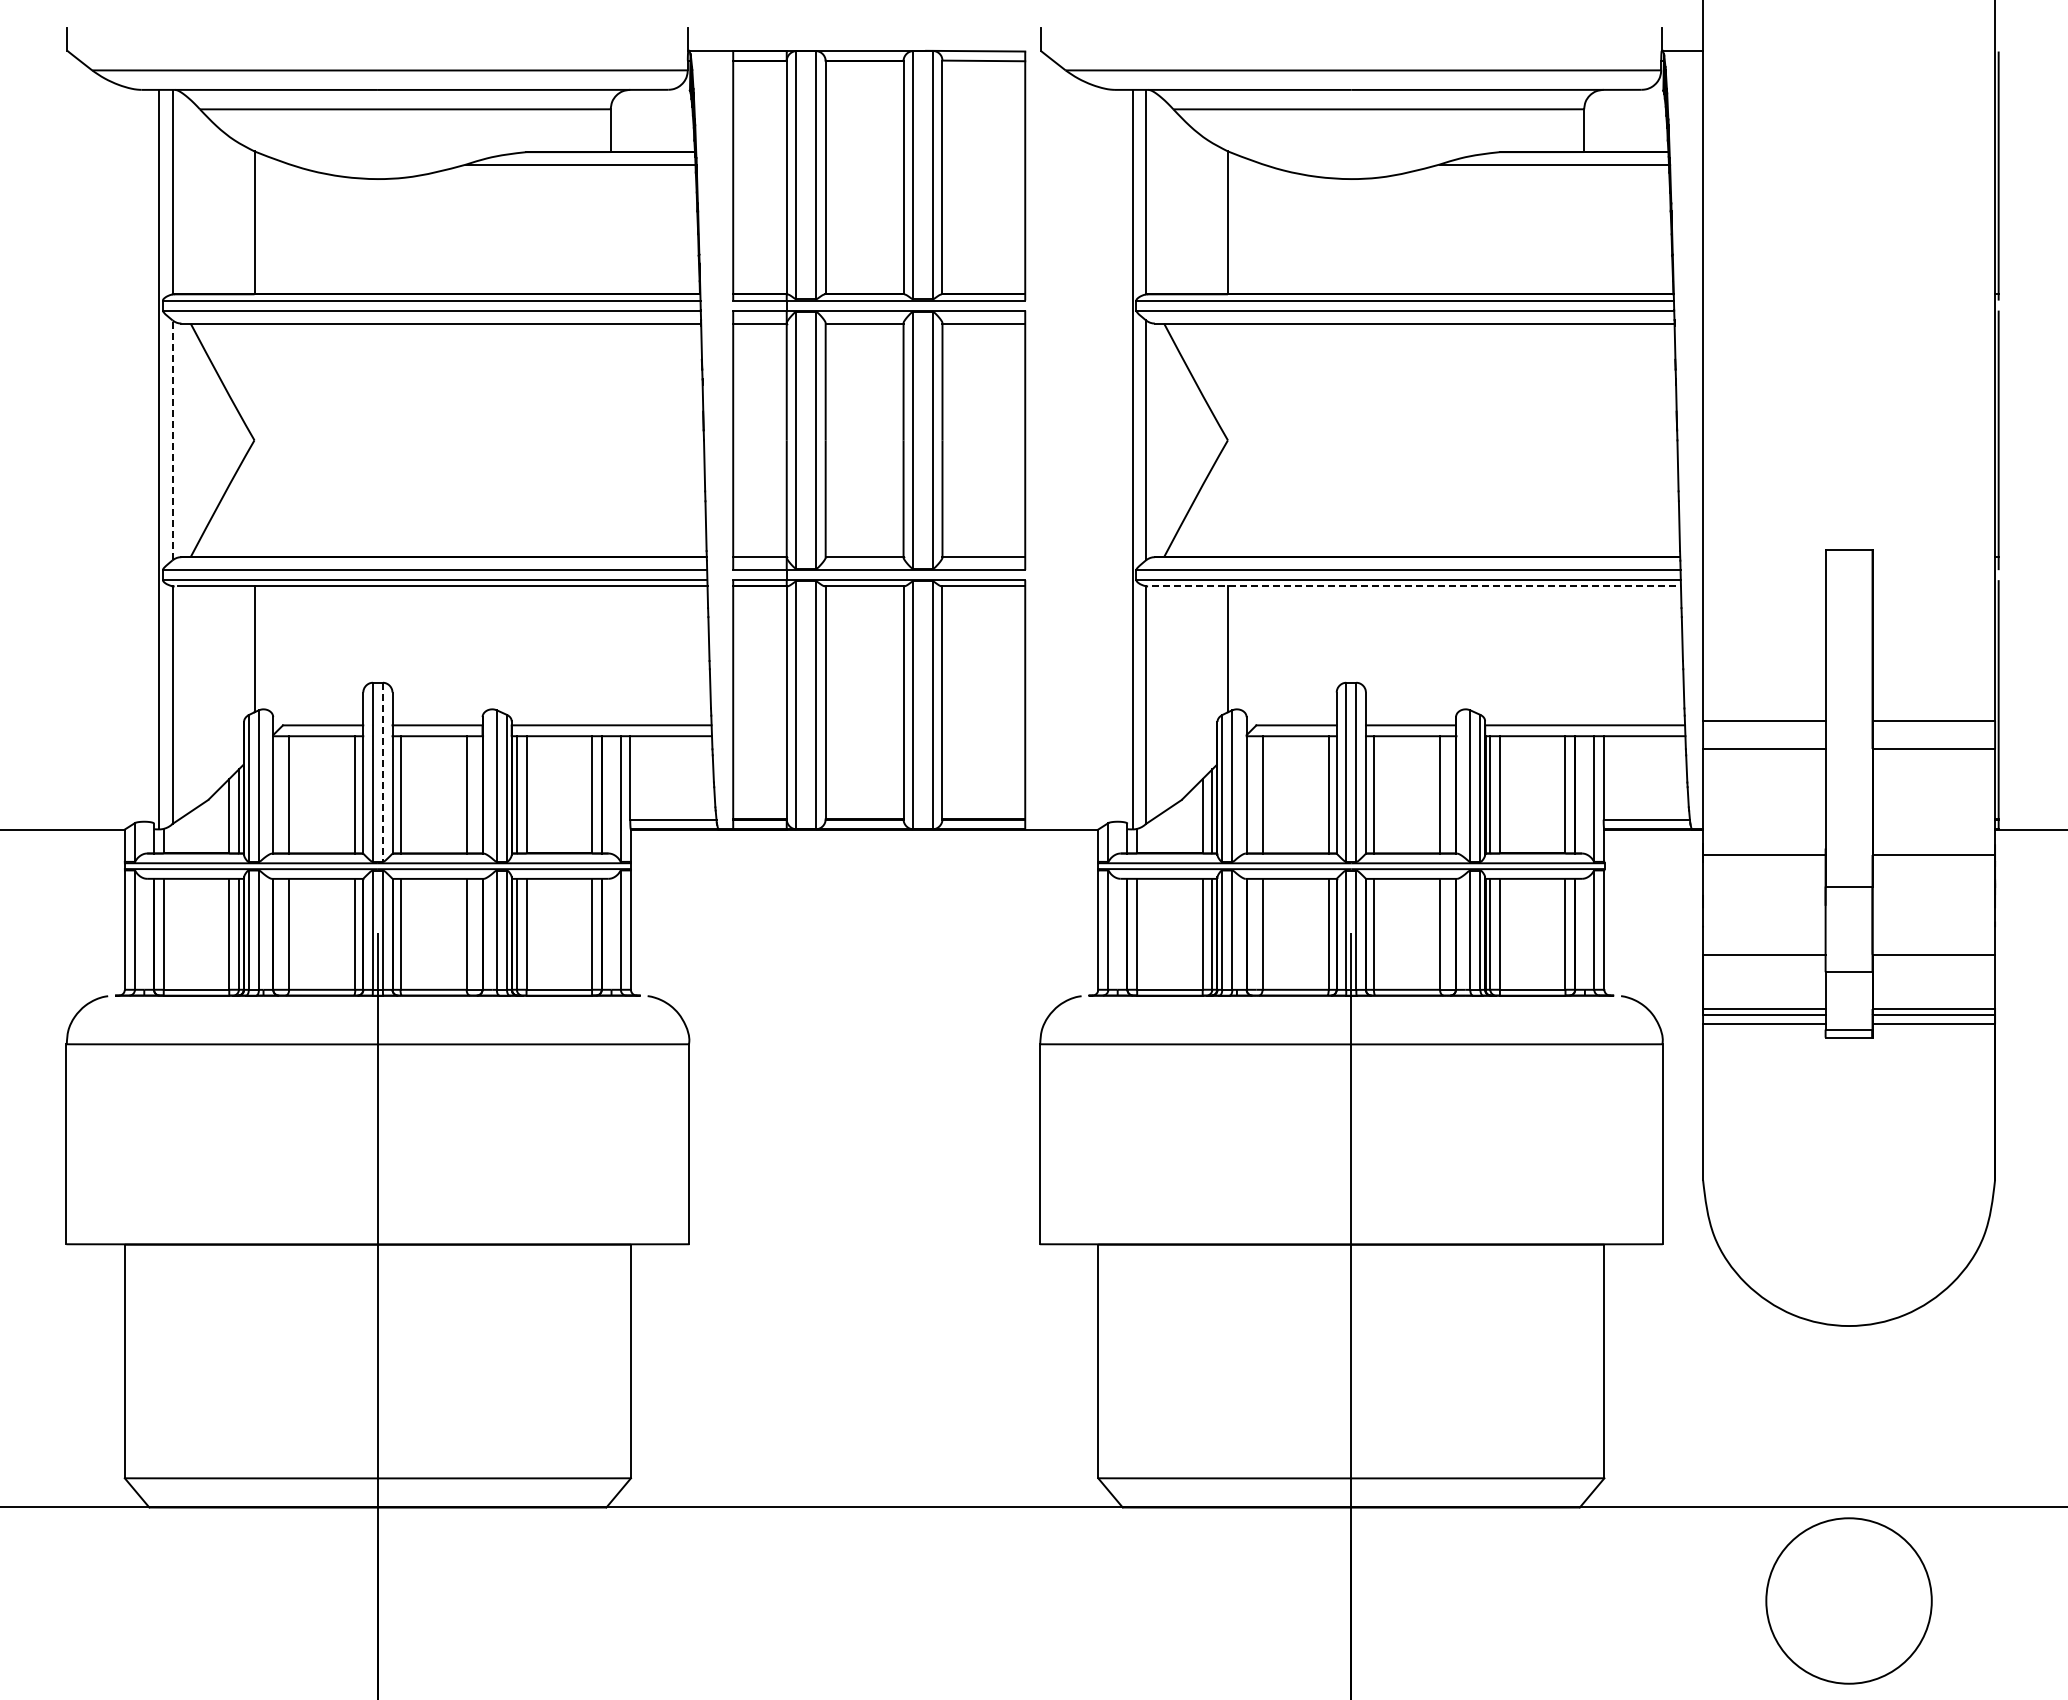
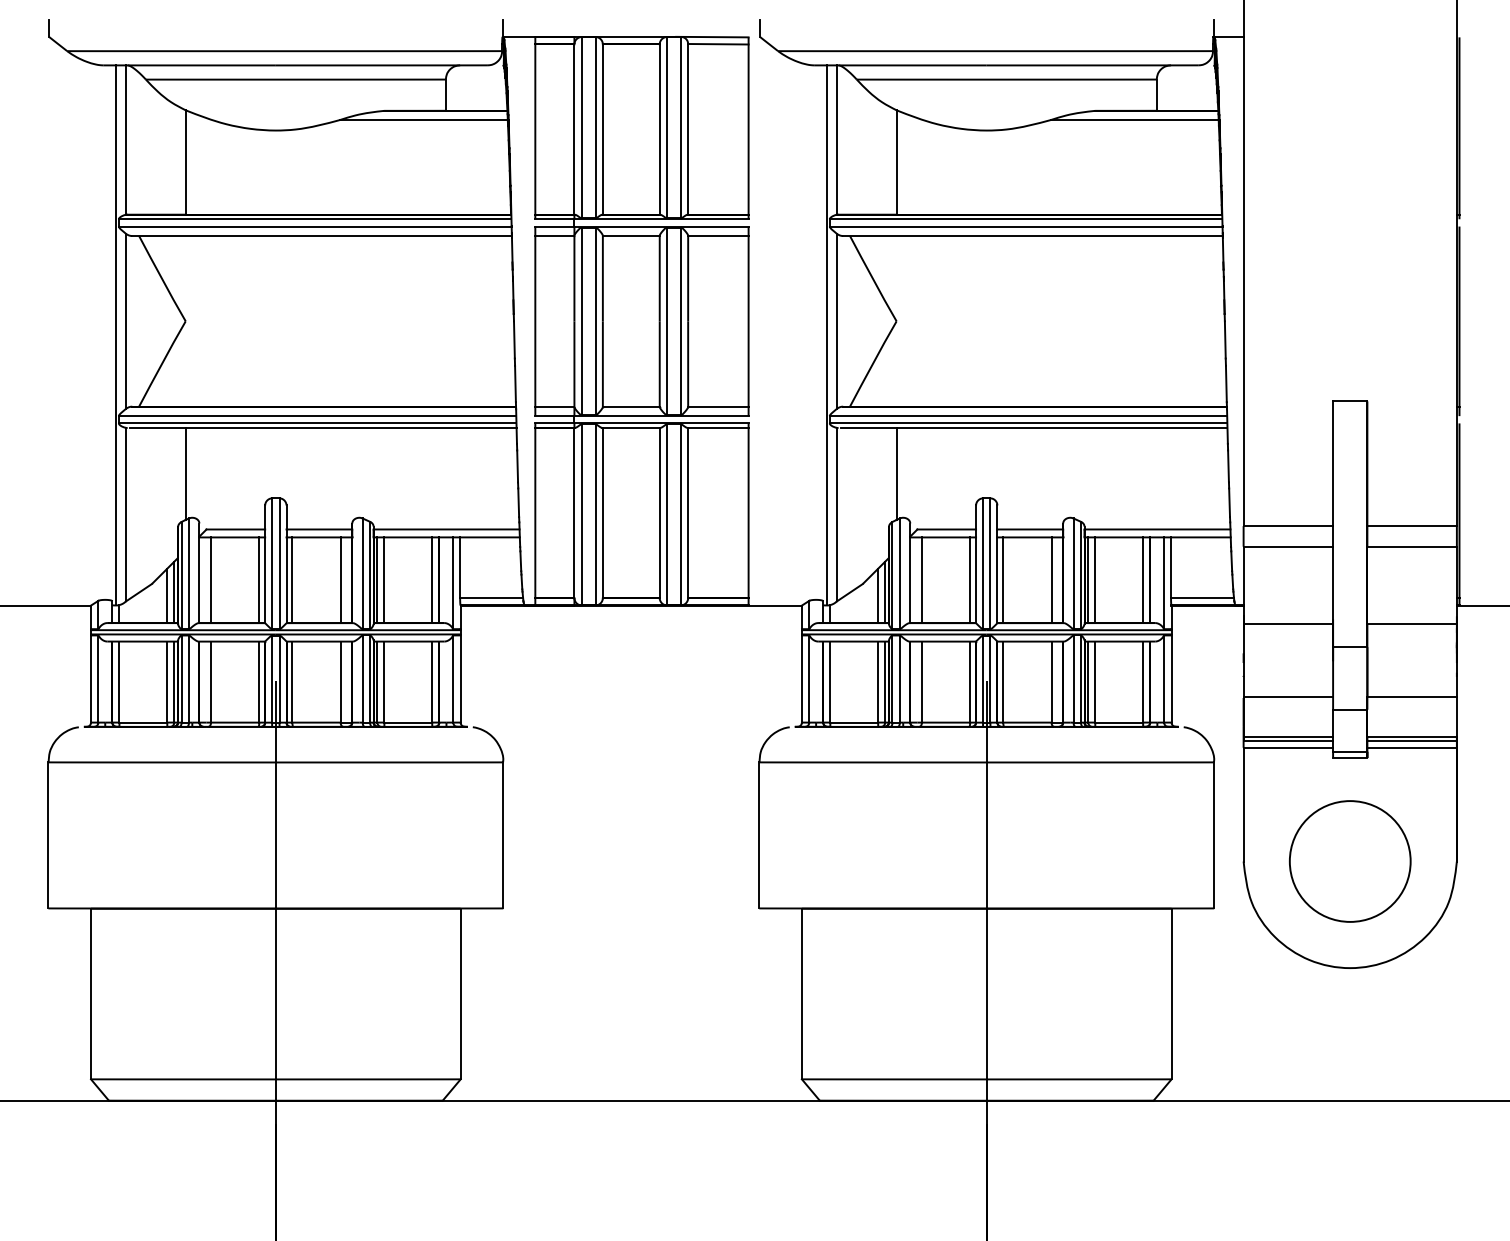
line: (172, 440) -> (125, 321), dashed -> solid
line: (1416, 586) -> (1034, 428), dashed -> solid
line: (382, 772) -> (279, 563), dashed -> solid
circle: (1848, 1600) -> (1349, 861), moved

